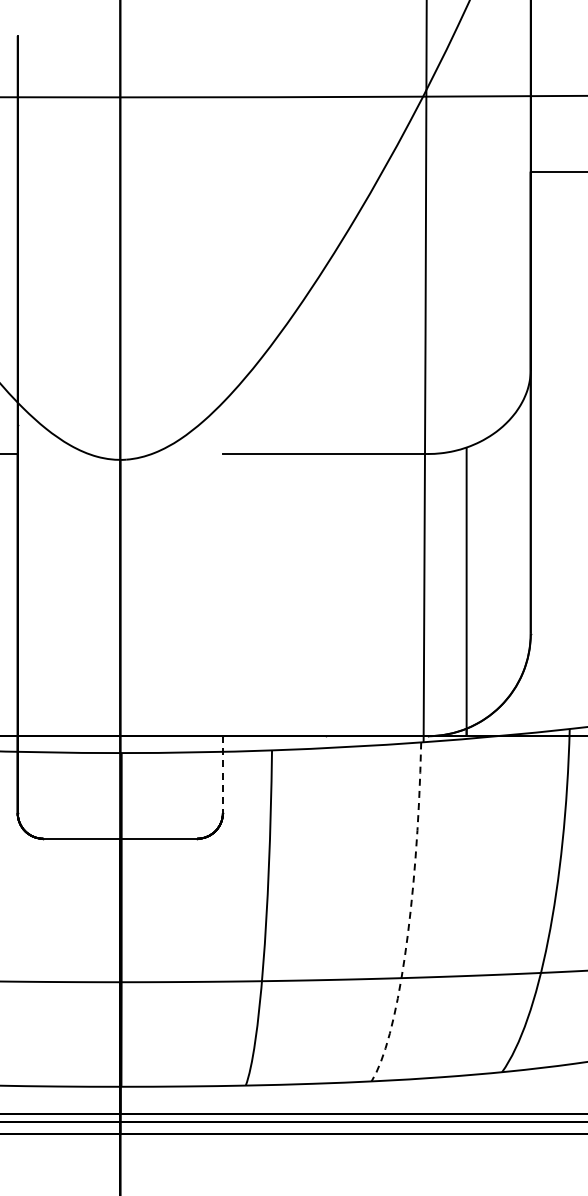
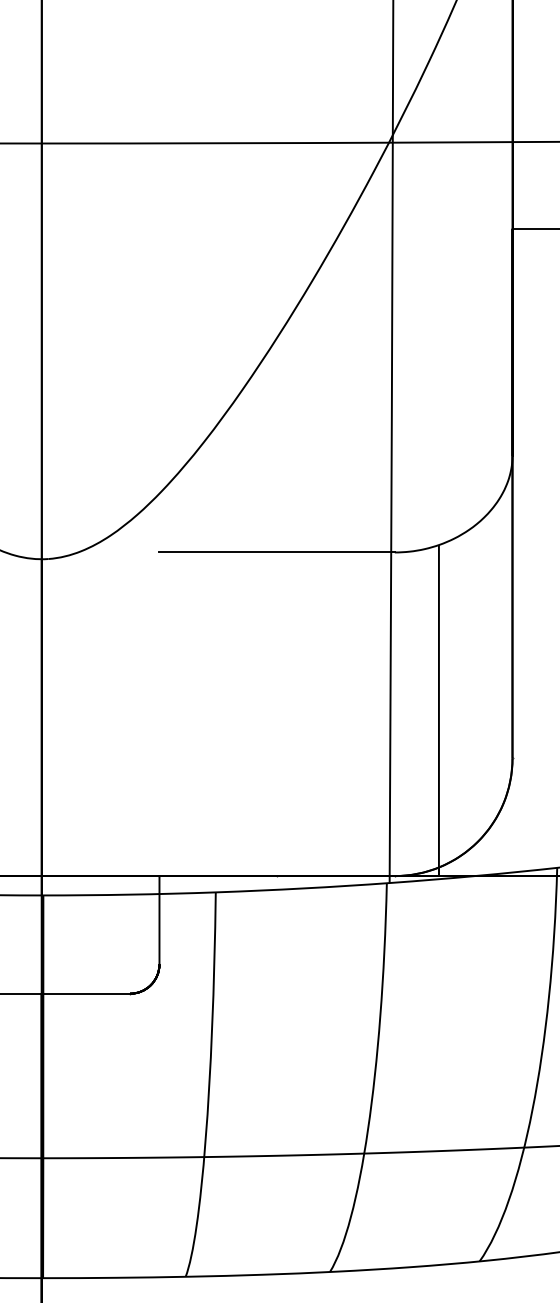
arc: (222, 774) -> (158, 920), dashed -> solid
arc: (409, 922) -> (373, 1089), dashed -> solid

